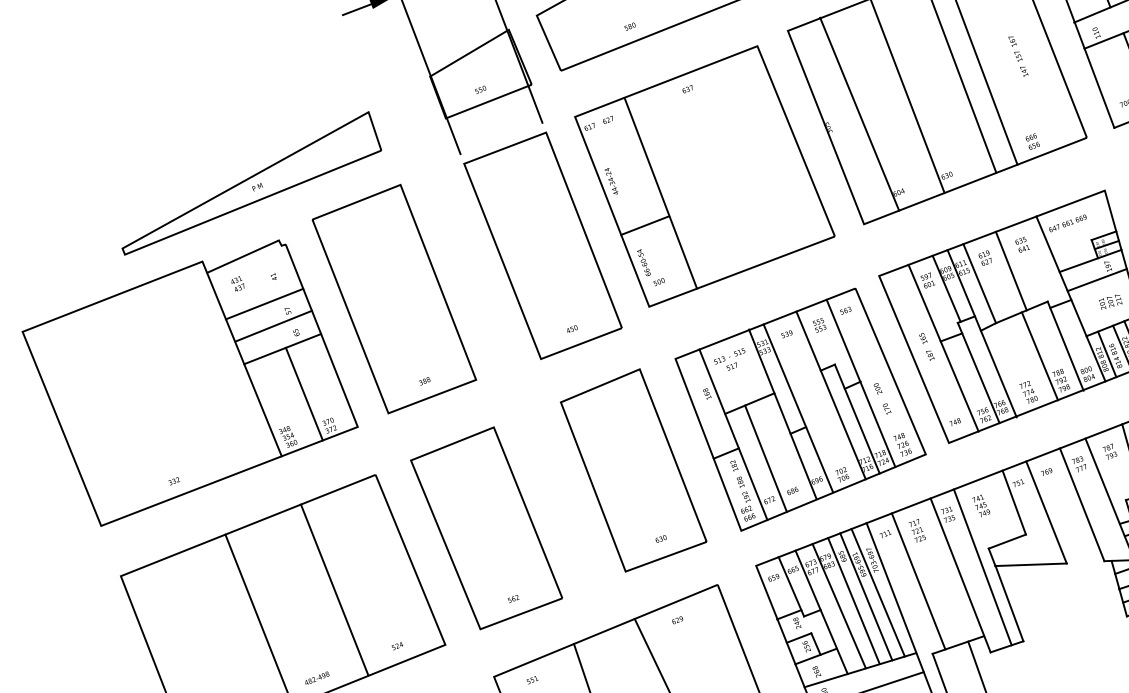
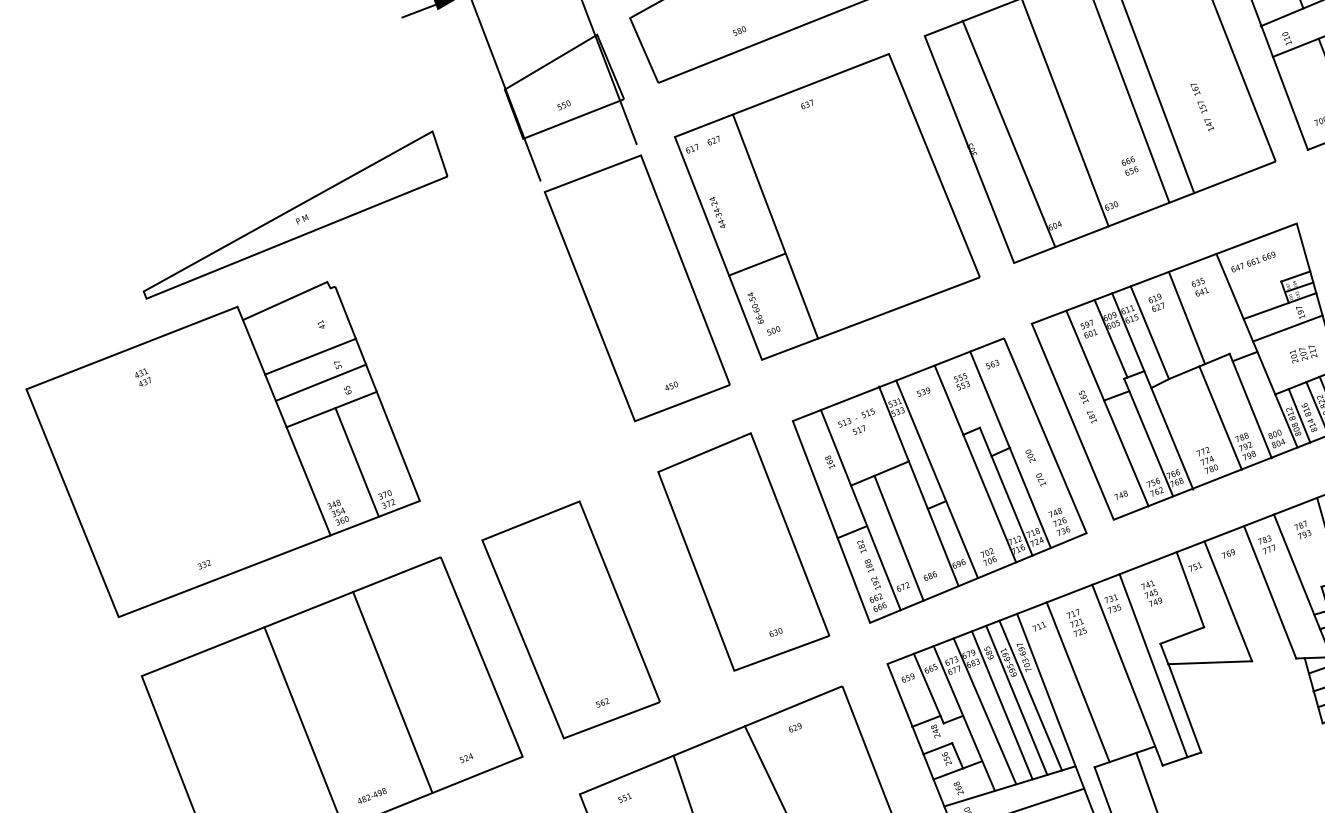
text: (1018, 56) -> (1202, 107), moved
text: (1032, 141) -> (1129, 165), moved
text: (237, 283) -> (142, 377), moved
part: (394, 299) -> (462, 351), removed

